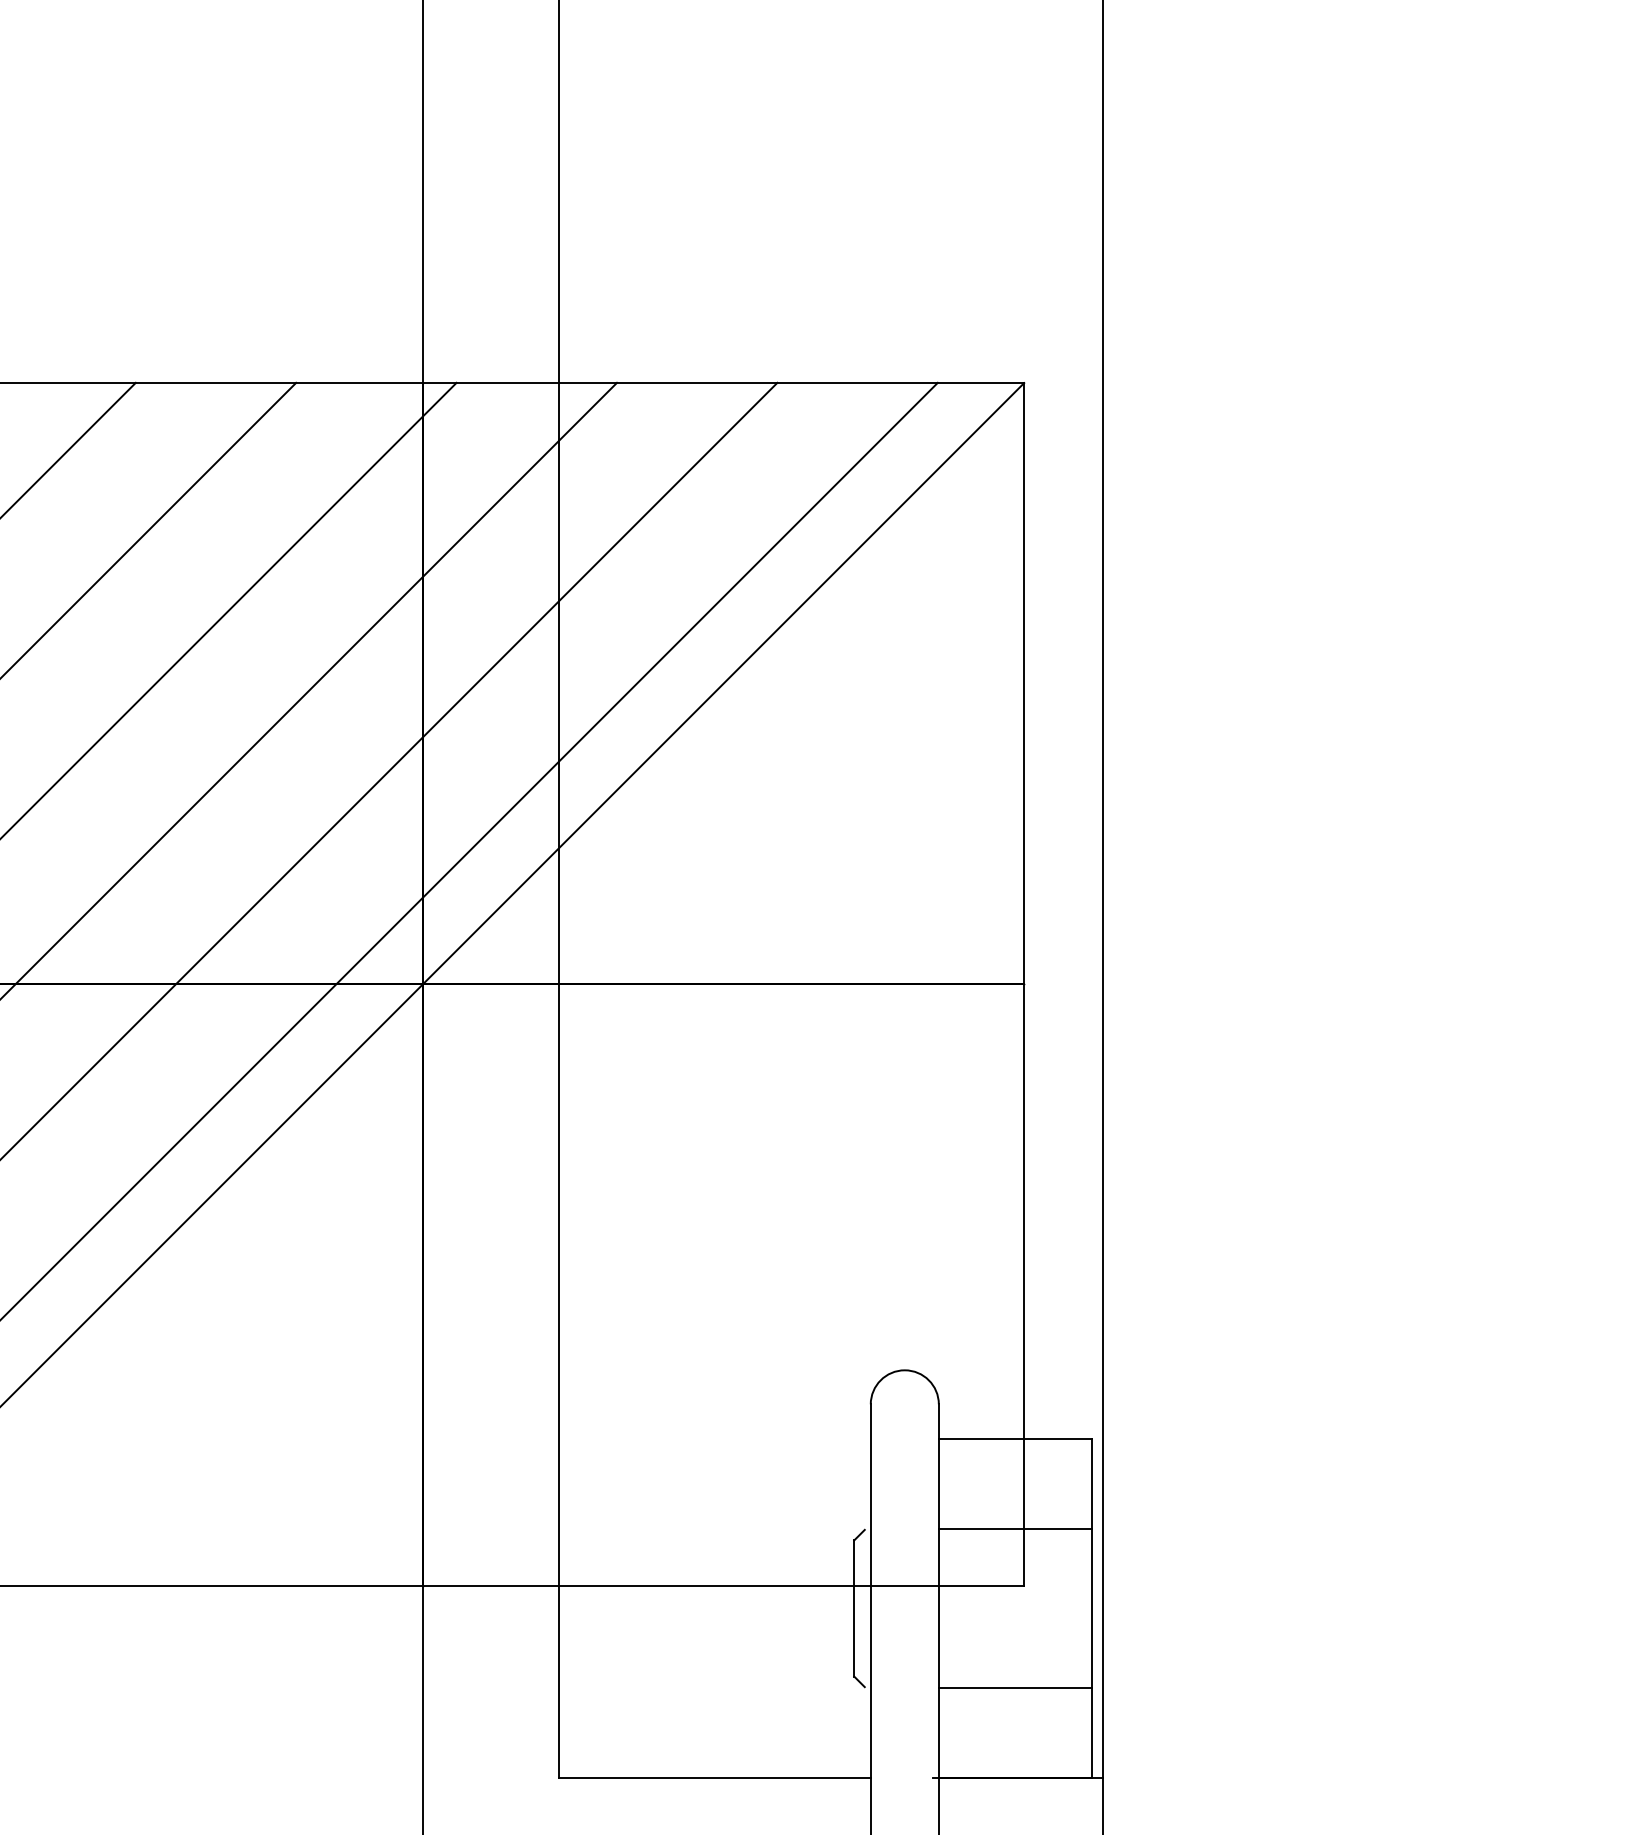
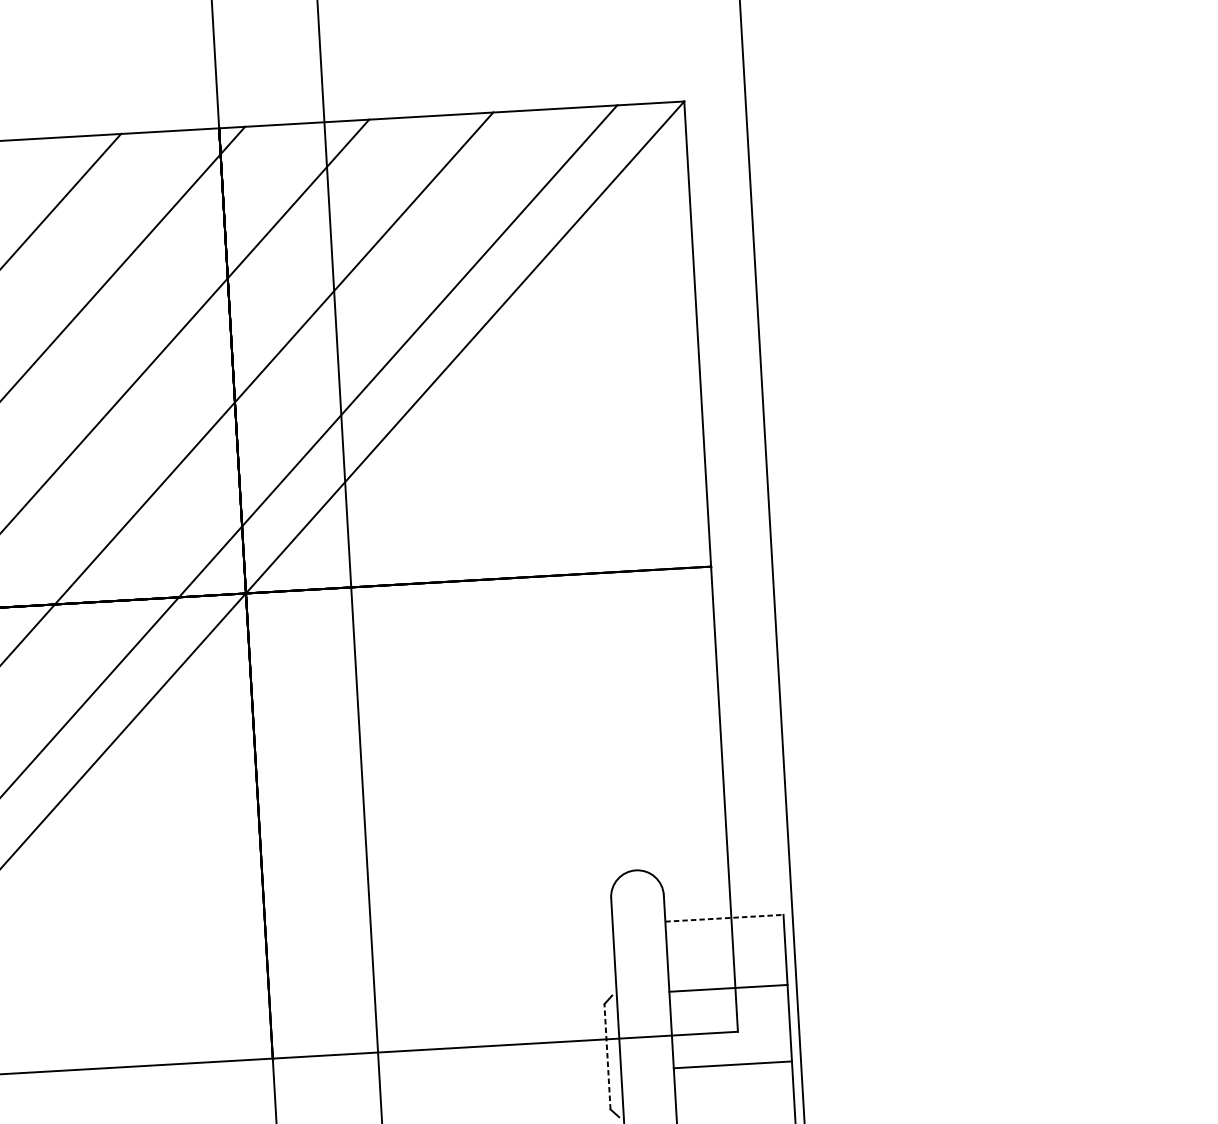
line: (1015, 1438) -> (724, 918), solid -> dashed
line: (854, 1608) -> (607, 1056), solid -> dashed
line: (1014, 1688) -> (732, 1065), moved

